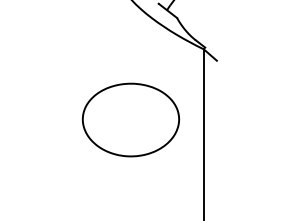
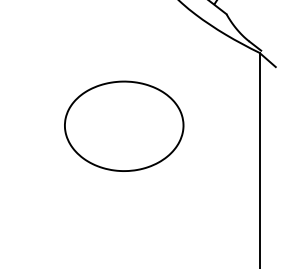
part: (130, 119) -> (123, 125), moved

